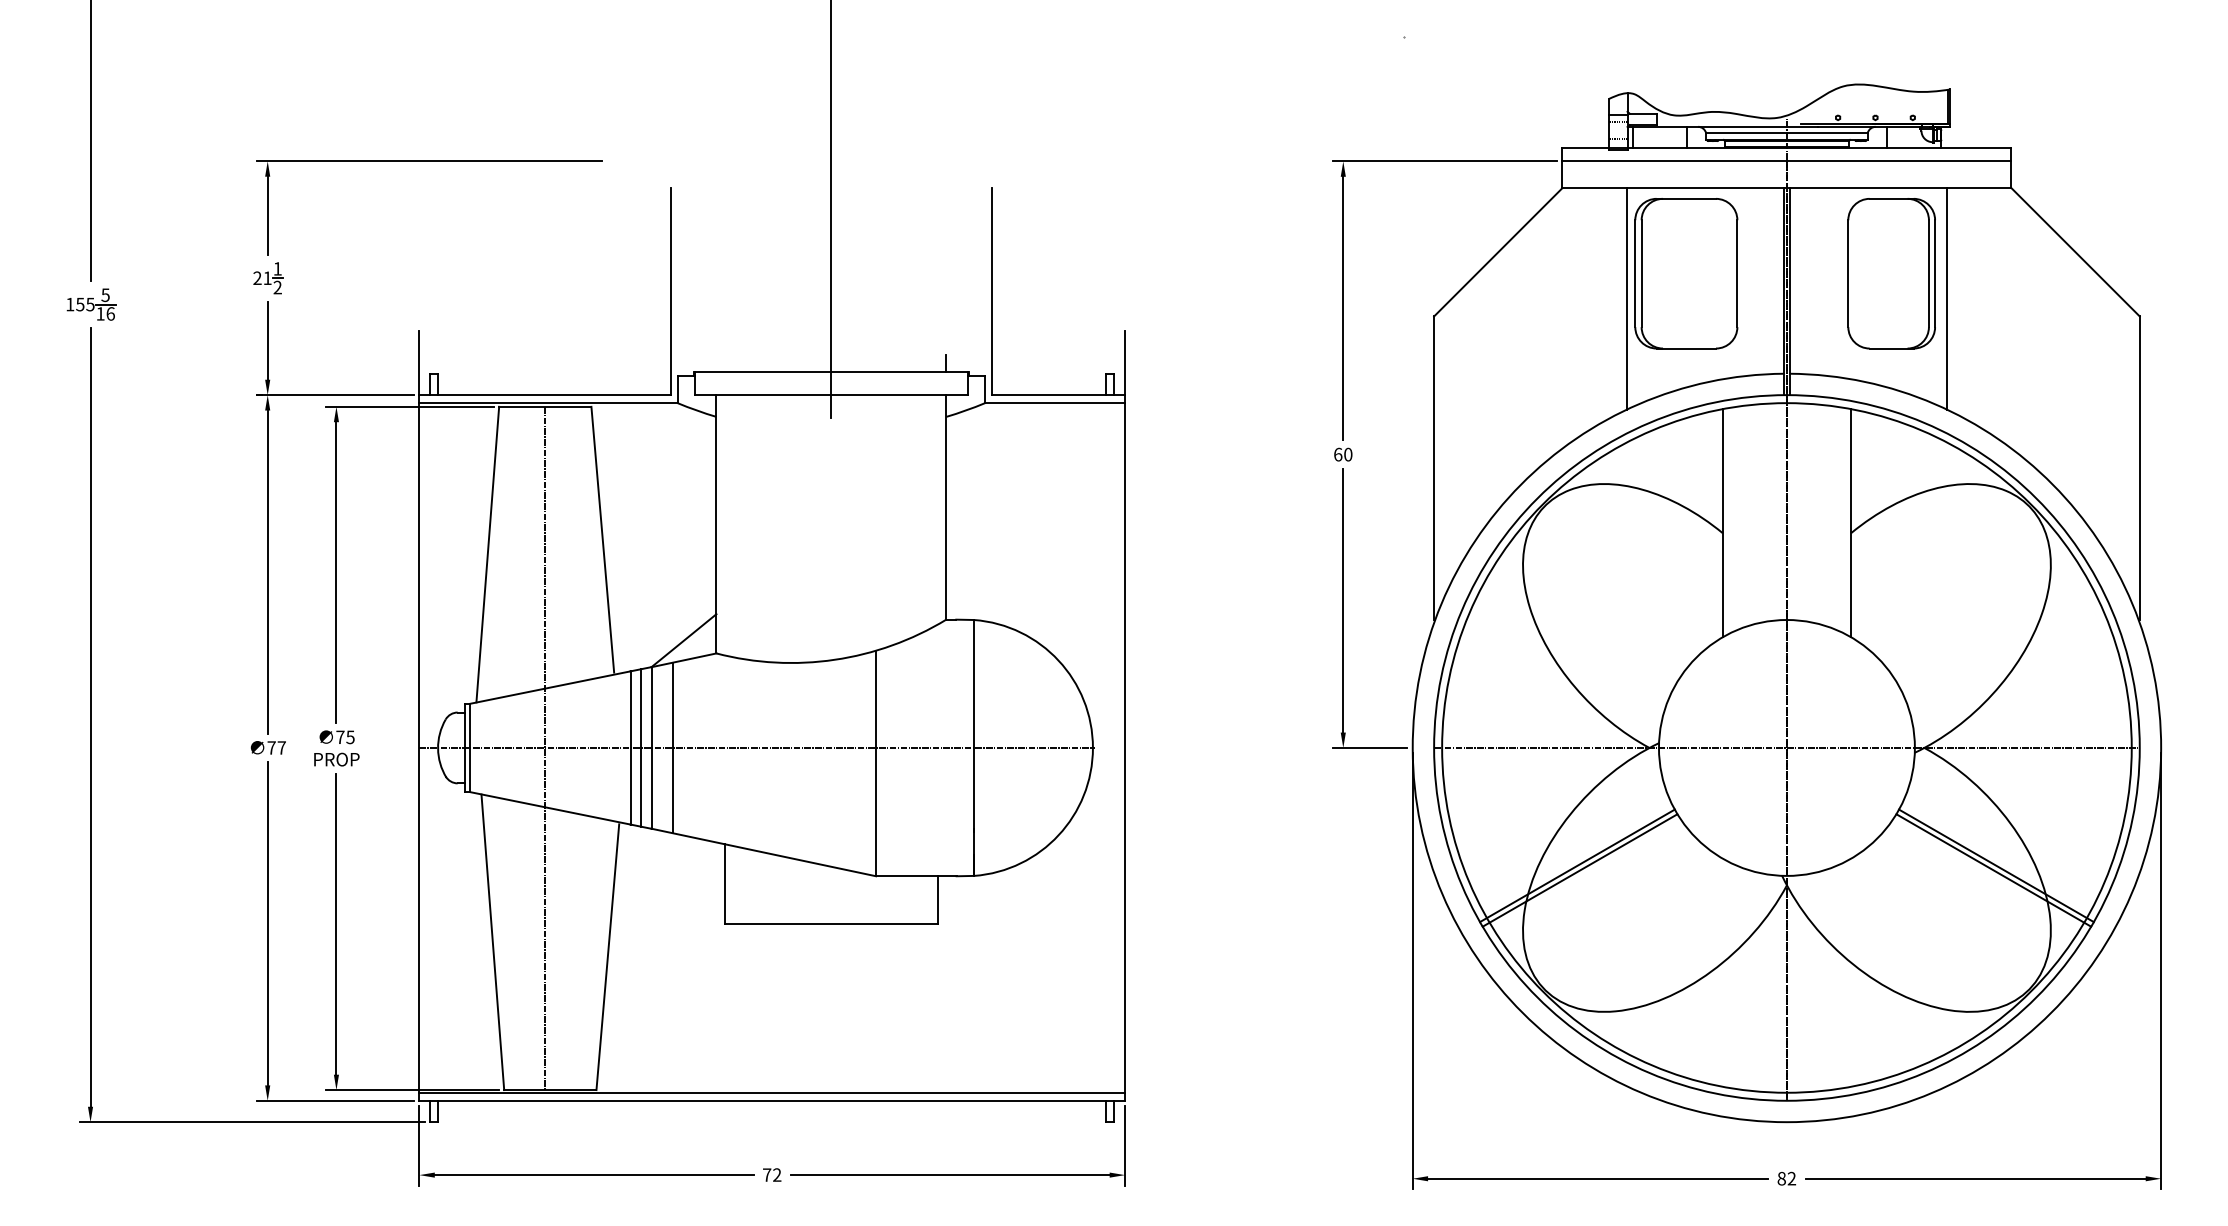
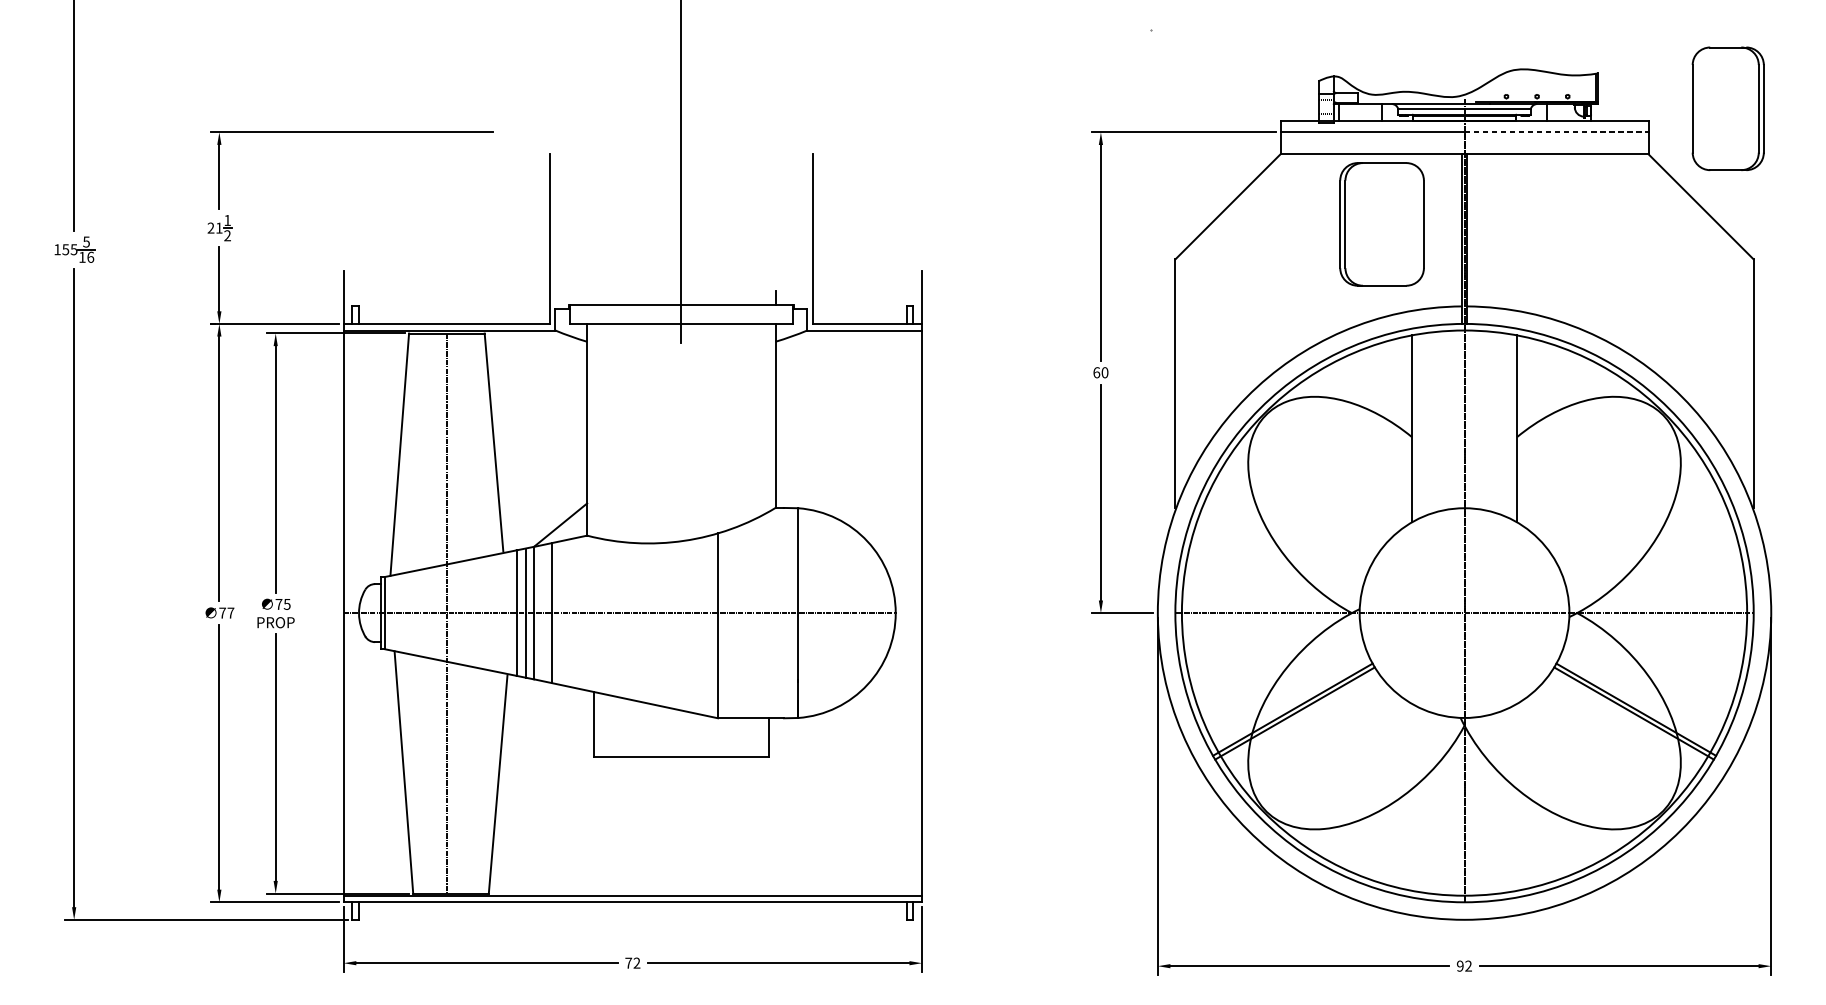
line: (1899, 161) -> (1556, 132), solid -> dashed
part: (1891, 273) -> (1728, 108), moved
line: (1626, 298) -> (1333, 244), removed
line: (1947, 298) -> (1596, 244), removed
text: (1781, 1178) -> (1460, 965), 82 -> 92

